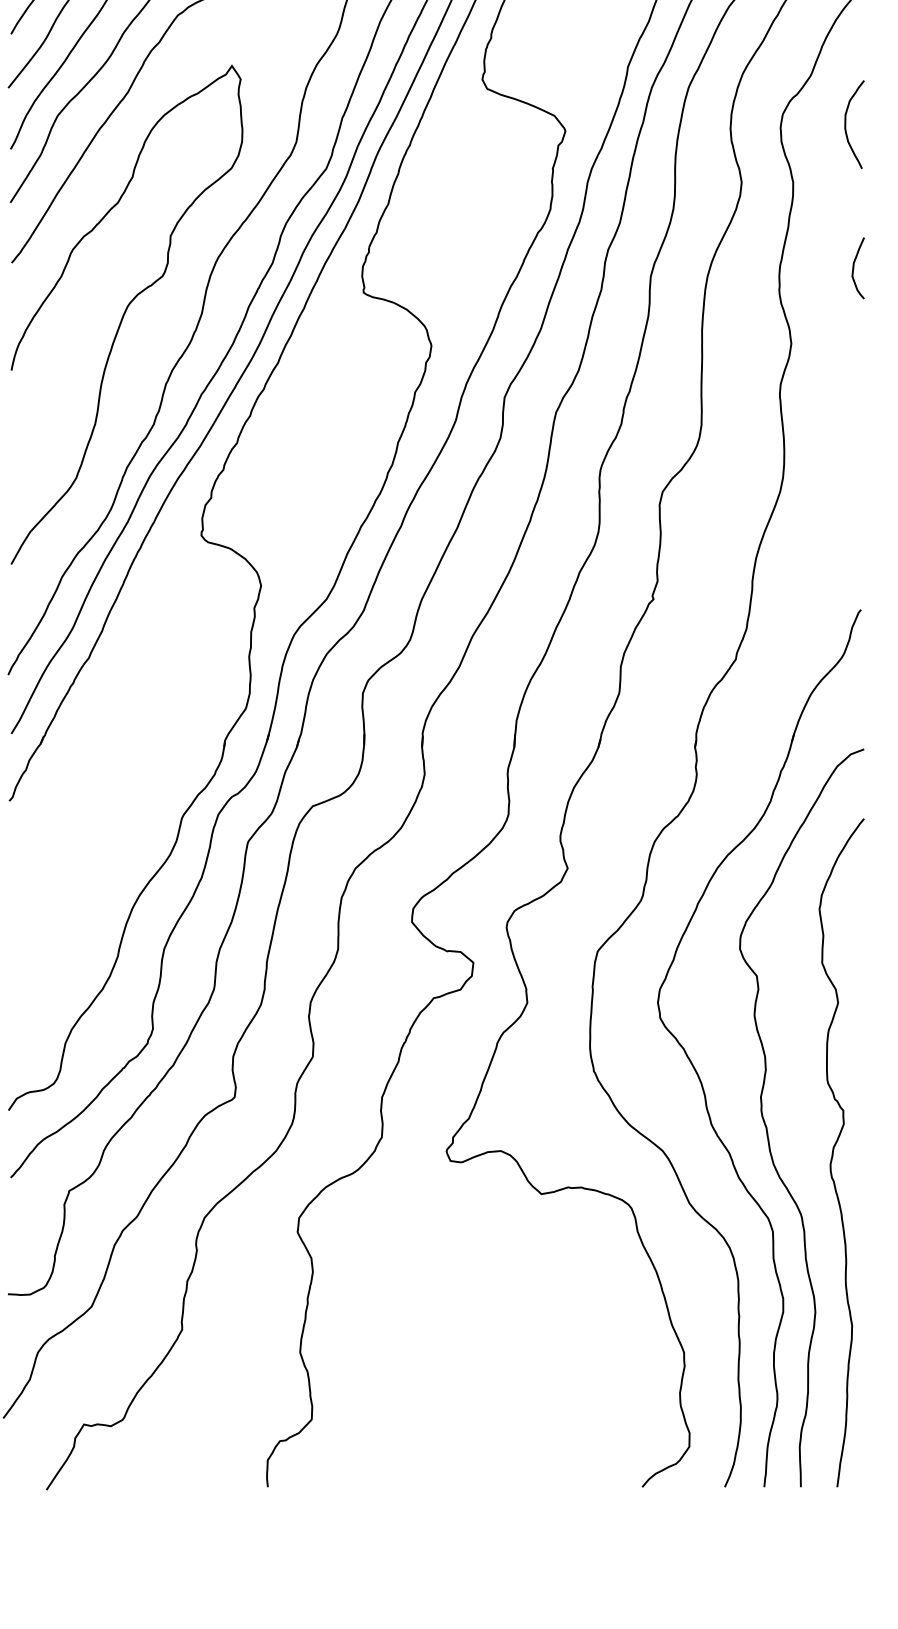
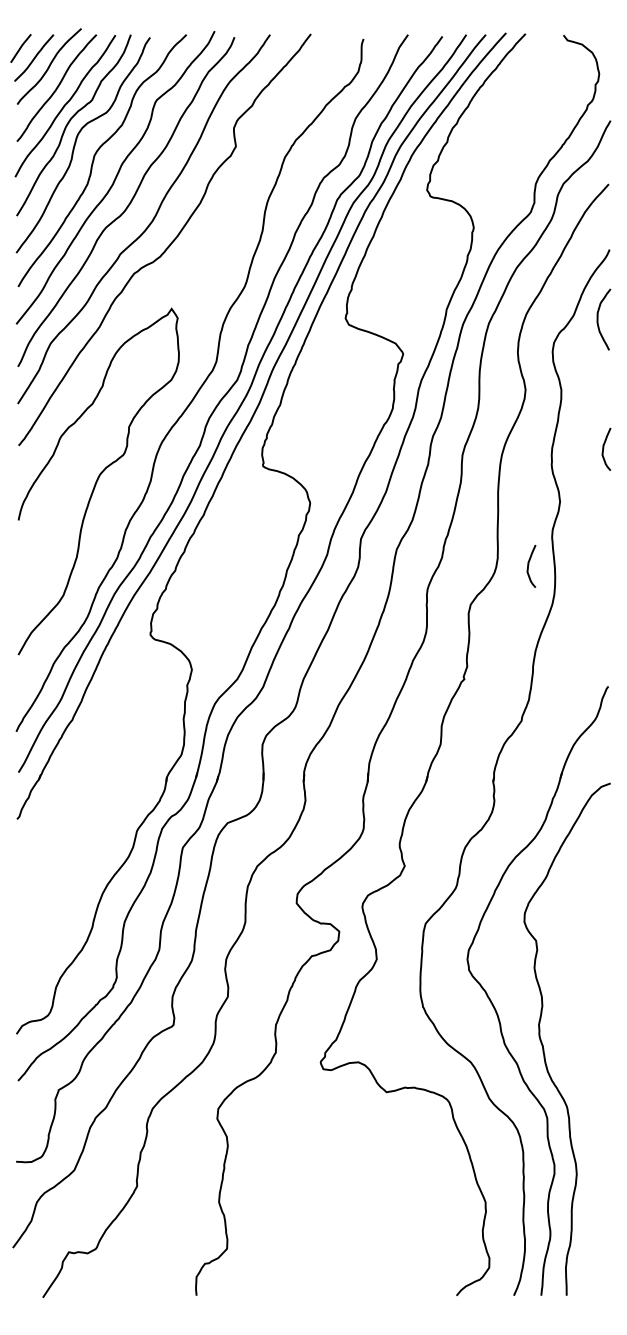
curve: (846, 124) -> (598, 319), moved
curve: (747, 435) -> (529, 565), added
curve: (835, 1149) -> (590, 1061), removed

